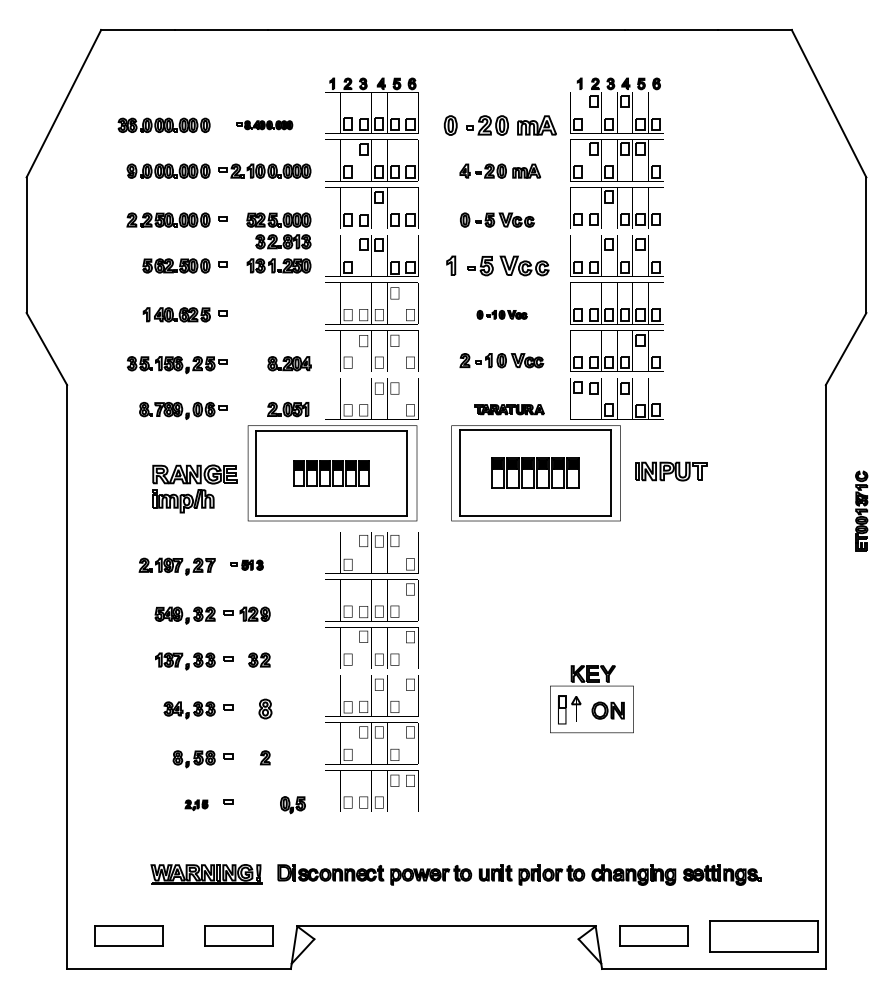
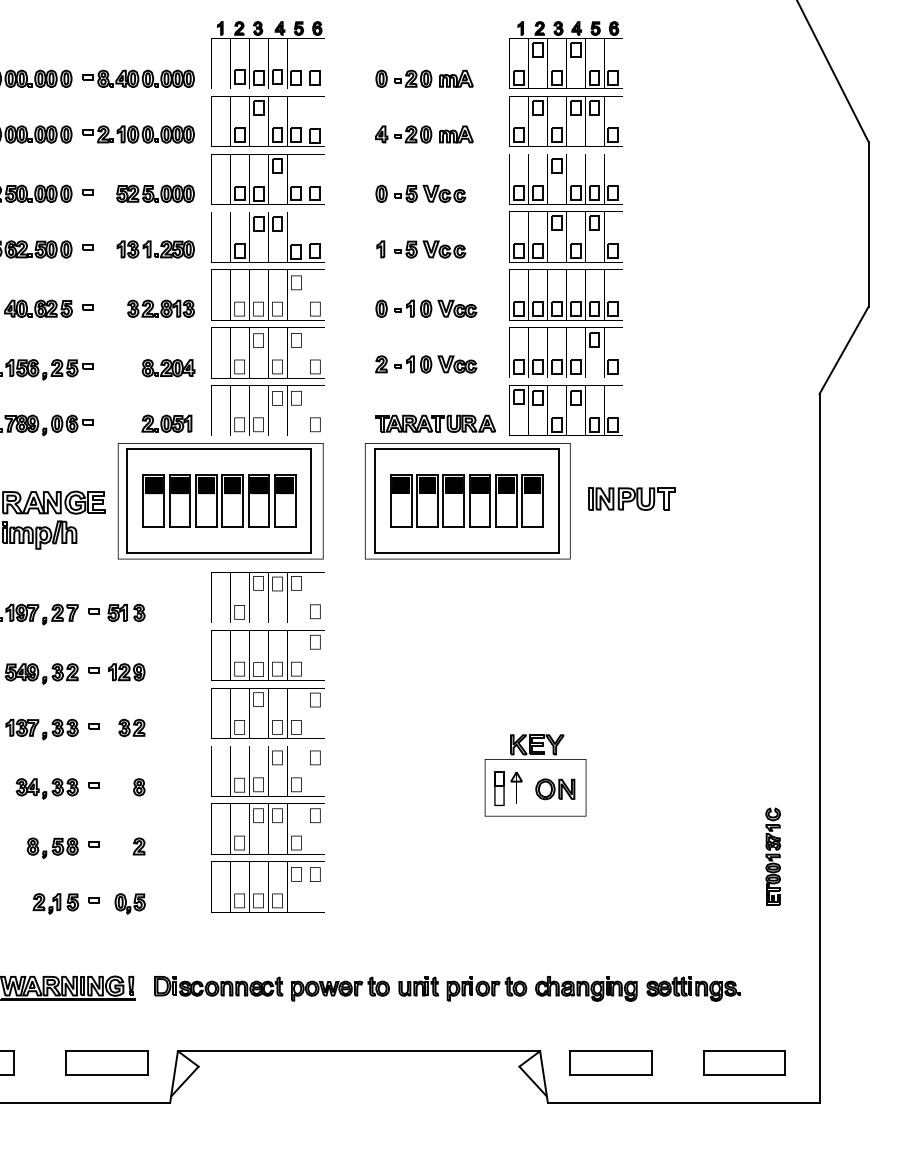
part: (264, 124) -> (138, 77), size x1.67
part: (500, 124) -> (424, 77), size x0.71
part: (283, 241) -> (161, 308), moved
part: (497, 265) -> (420, 248), size x0.71
part: (502, 314) -> (427, 308), size x1.67
part: (509, 409) -> (435, 423), size x1.43
part: (535, 472) -> (467, 500), size x1.43
part: (331, 473) -> (219, 501), size x1.67
part: (861, 510) -> (772, 855), moved
part: (246, 564) -> (116, 611), size x1.43
part: (265, 708) -> (139, 786), size x0.71
part: (196, 805) -> (55, 904), size x1.67
part: (292, 805) -> (129, 904), moved
part: (763, 935) -> (743, 1062), size x0.62

